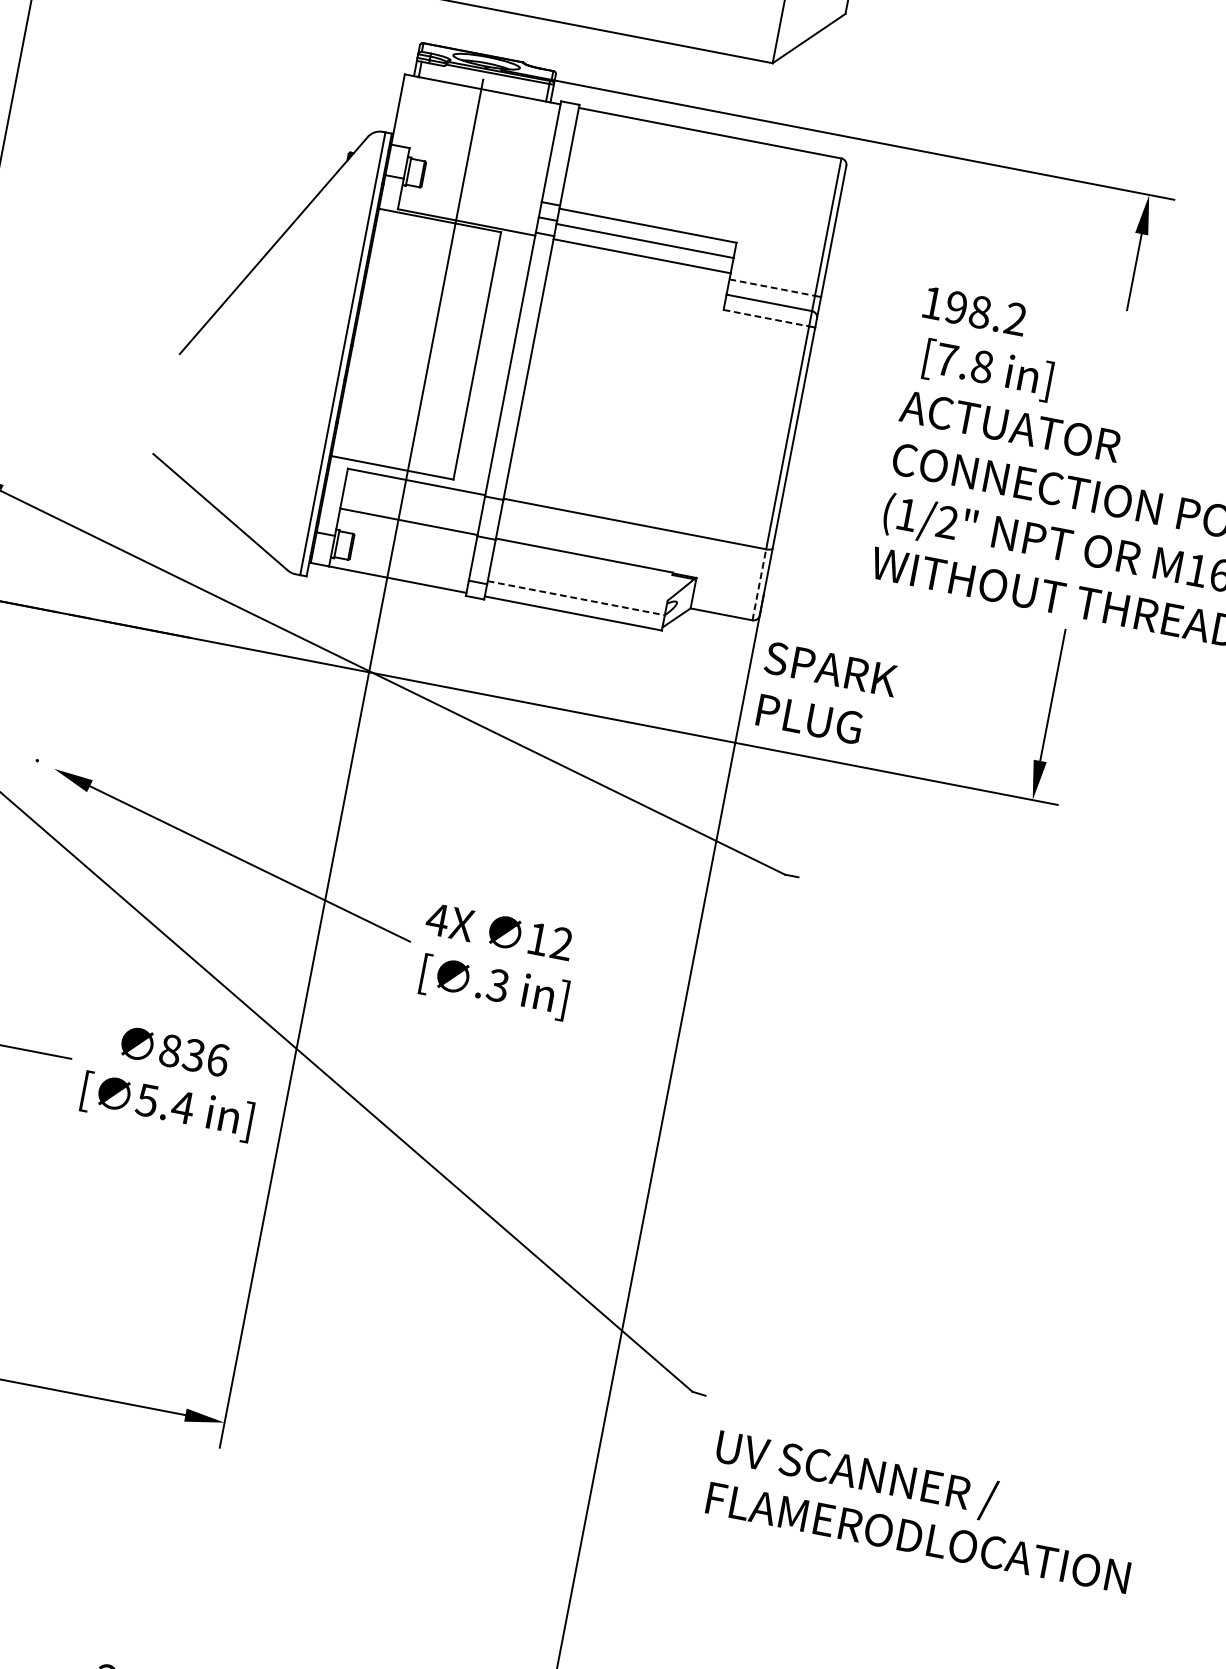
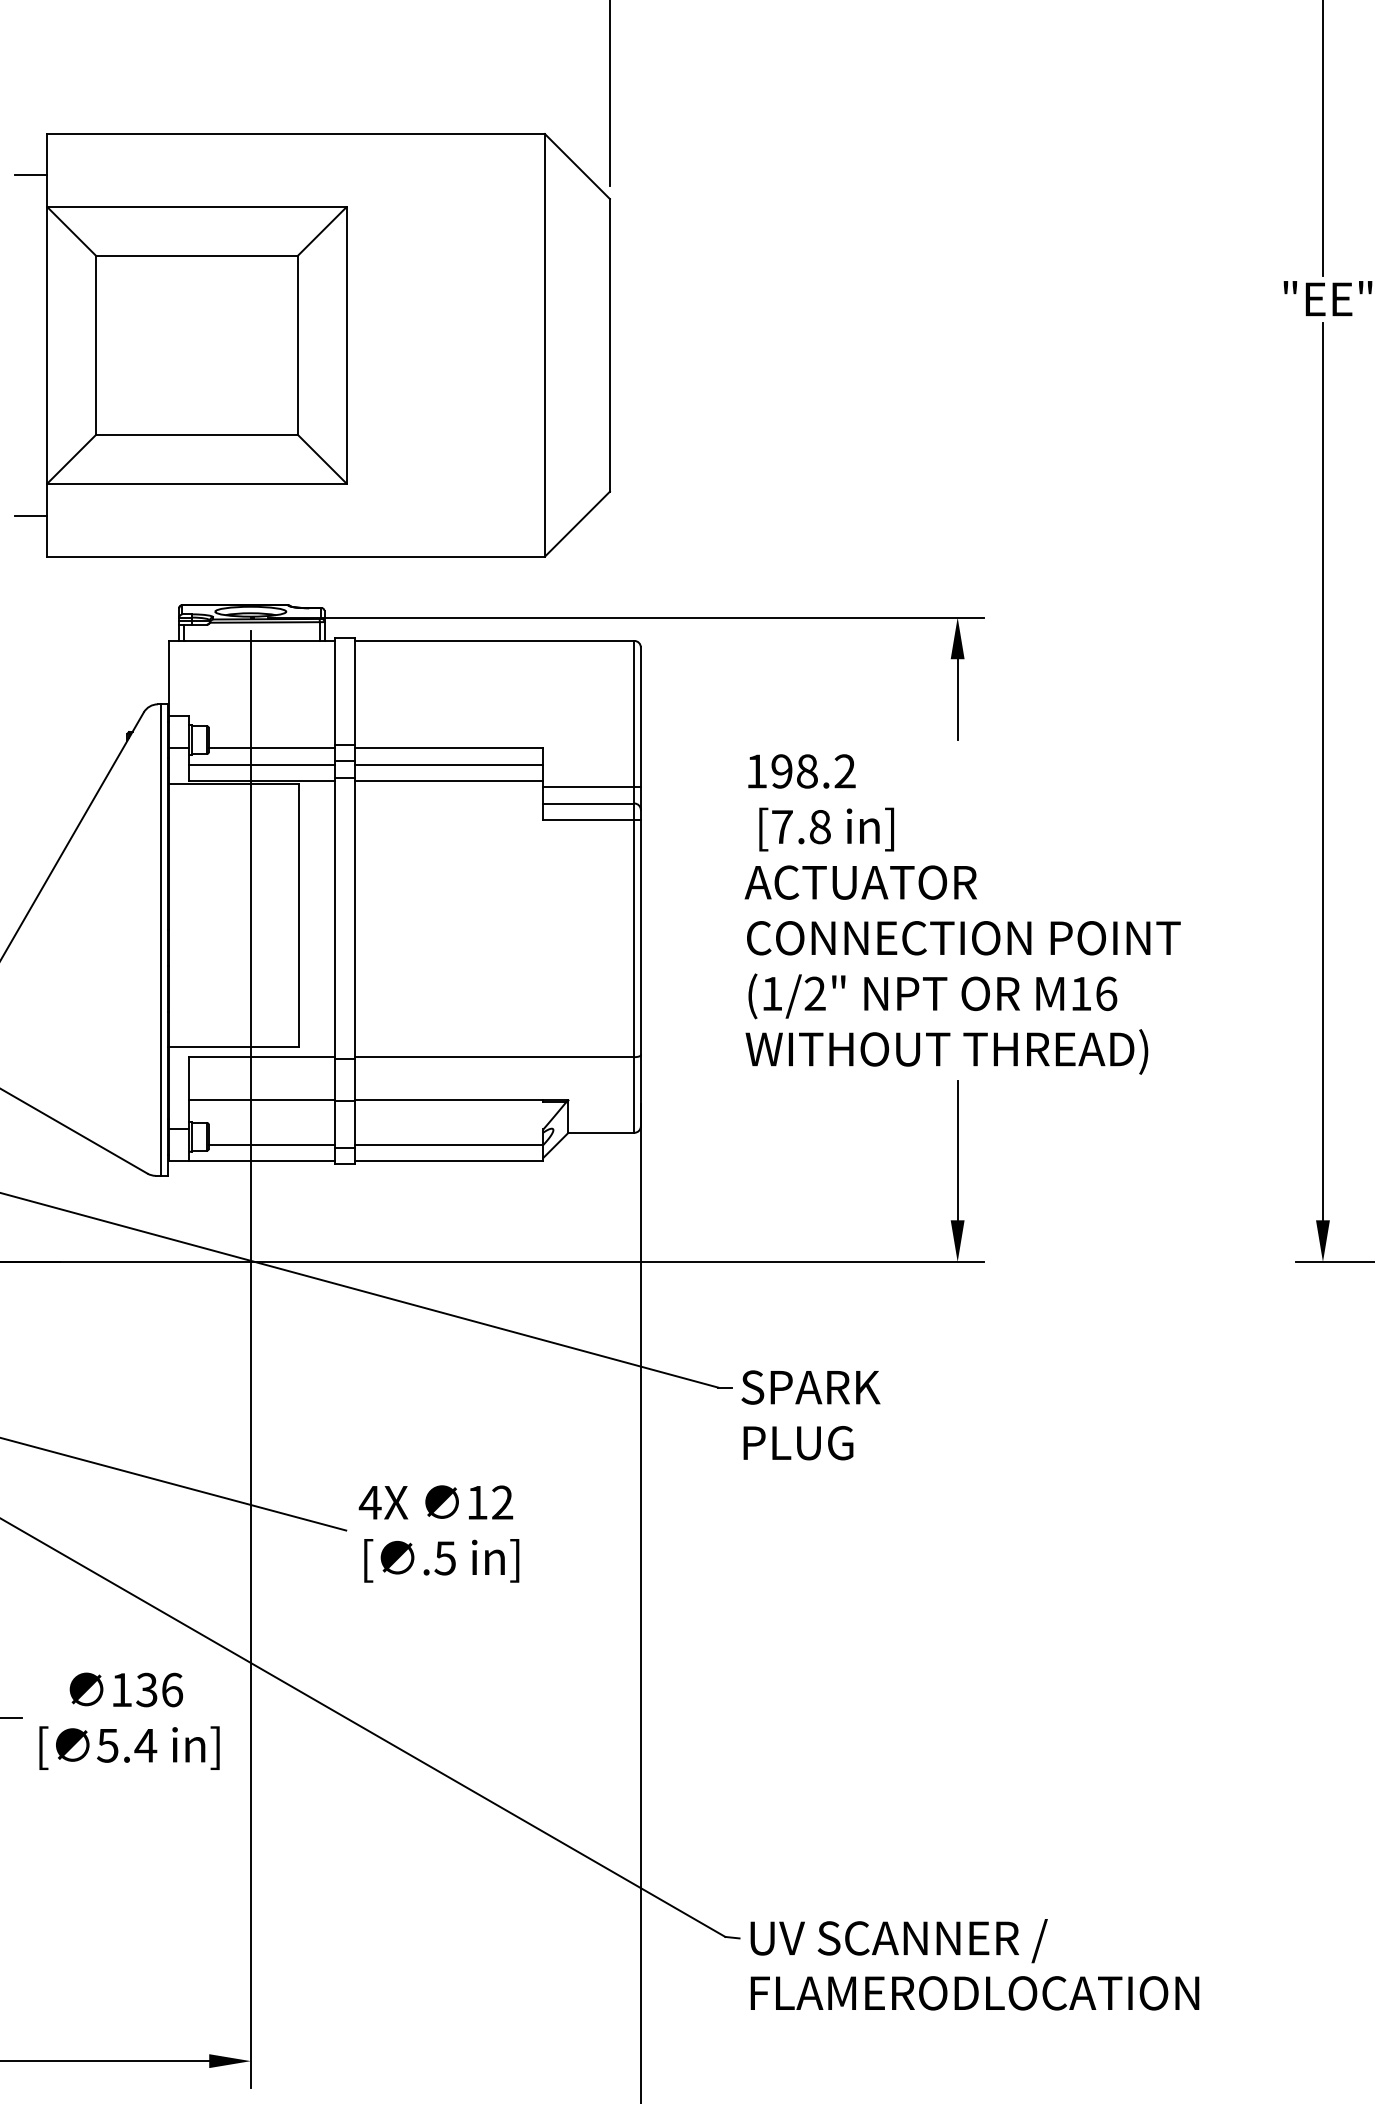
line: (481, 193) -> (271, 748), added
line: (469, 207) -> (261, 764), added
line: (771, 287) -> (588, 787), dashed -> solid
line: (766, 317) -> (588, 819), dashed -> solid
line: (409, 565) -> (271, 1144), added
line: (759, 584) -> (634, 1094), dashed -> solid
line: (576, 597) -> (449, 1144), dashed -> solid
text: (825, 695) -> (810, 1415), moved
text: (497, 984) -> (444, 1557), .3 -> .5
text: (170, 1051) -> (121, 1690), 836 -> 136
text: (922, 1510) -> (974, 1964), moved

